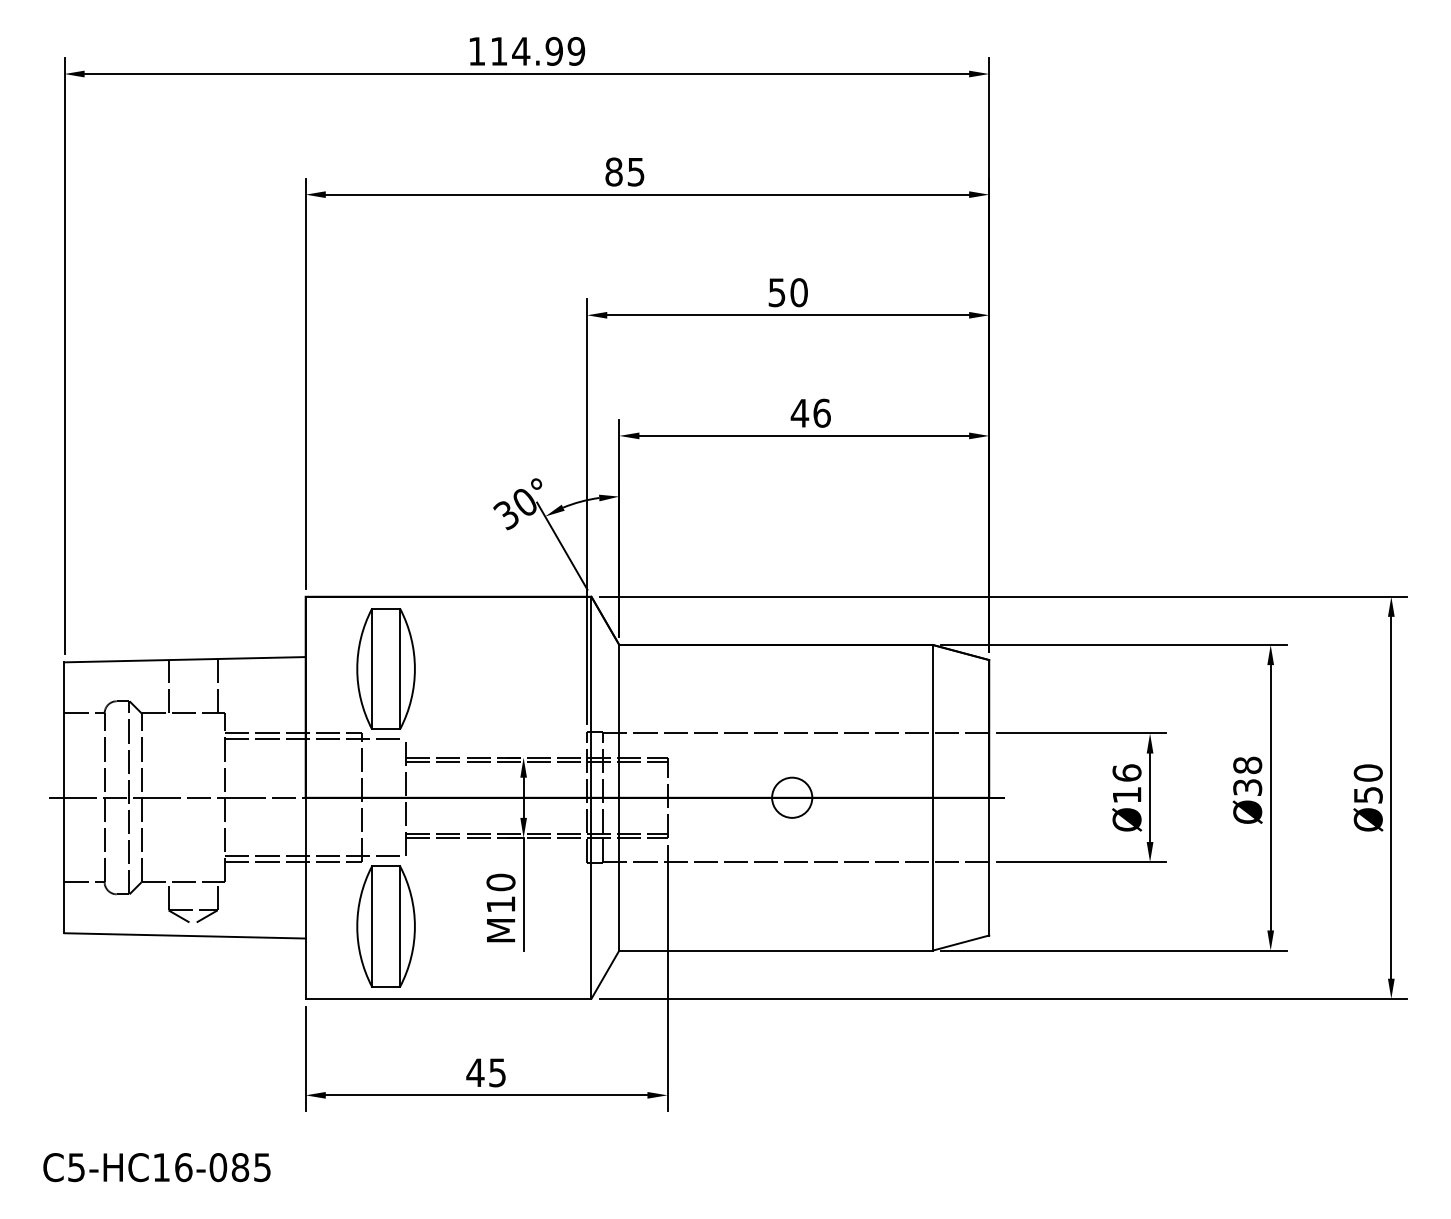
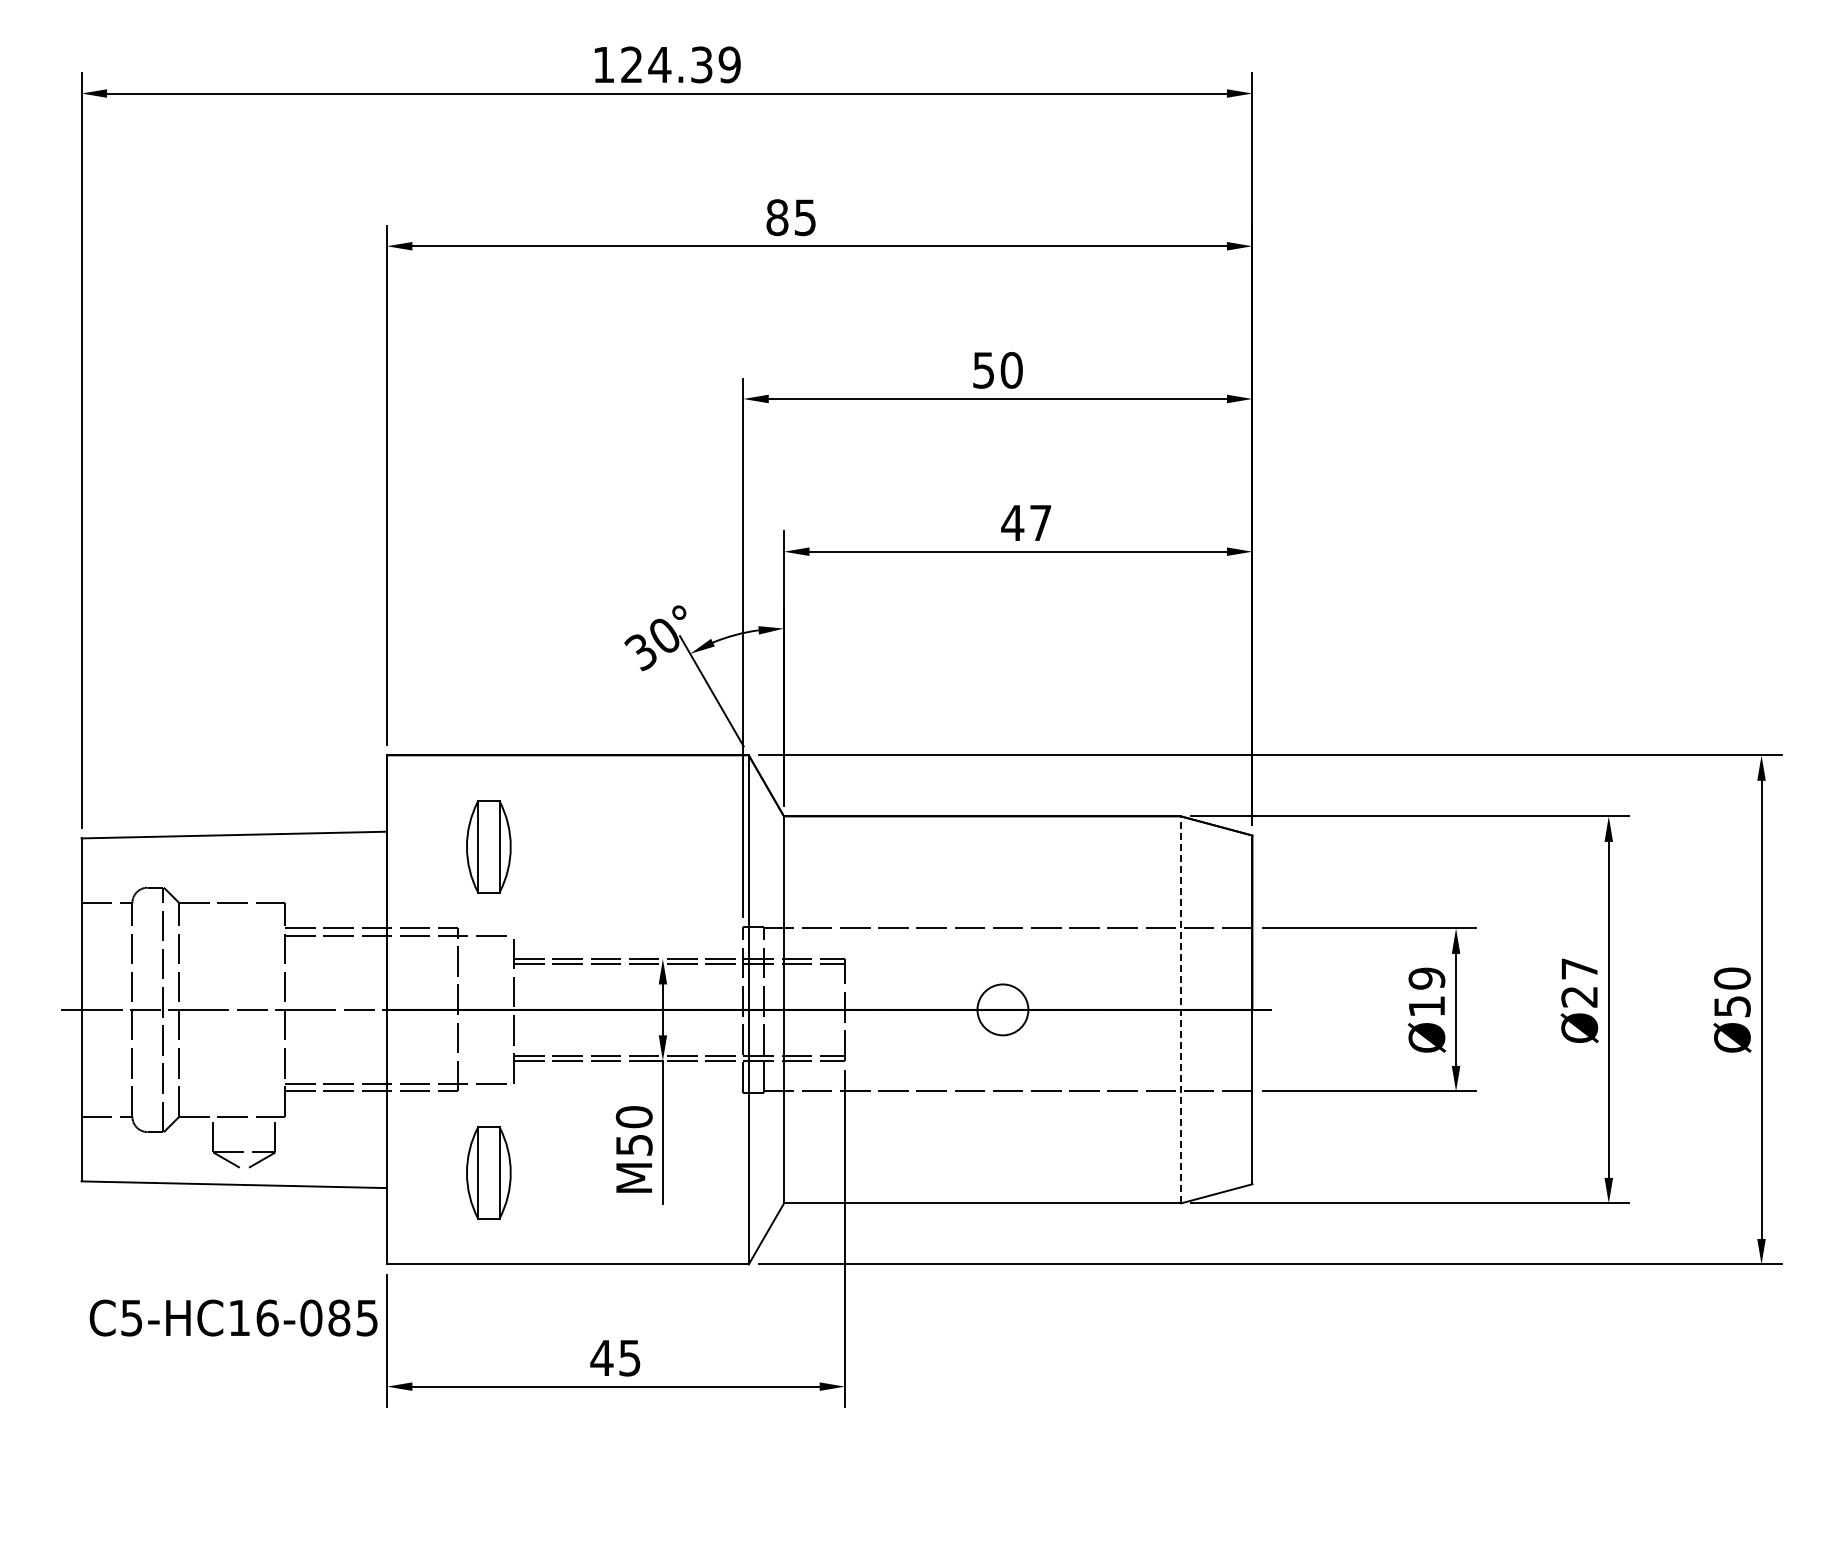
text: (526, 51) -> (666, 64), 114.99 -> 124.39
text: (822, 412) -> (1041, 522), 46 -> 47
part: (385, 668) -> (488, 846), size x0.6
line: (168, 686) -> (213, 869), removed
line: (217, 686) -> (275, 868), removed
text: (1126, 772) -> (1426, 978), Ø16 -> Ø19
text: (1247, 776) -> (1579, 982), Ø38 -> Ø27
line: (933, 797) -> (1181, 1009), solid -> dashed
text: (501, 904) -> (634, 1145), M10 -> M50
part: (385, 926) -> (488, 1172), size x0.6
text: (156, 1167) -> (233, 1317), moved

